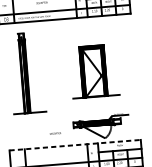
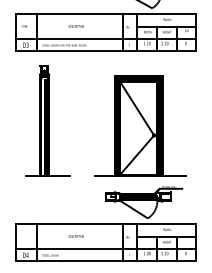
part: (94, 71) -> (140, 125), size x1.43
text: (54, 133) -> (75, 236), moved
line: (75, 145) -> (106, 224), dashed -> solid

